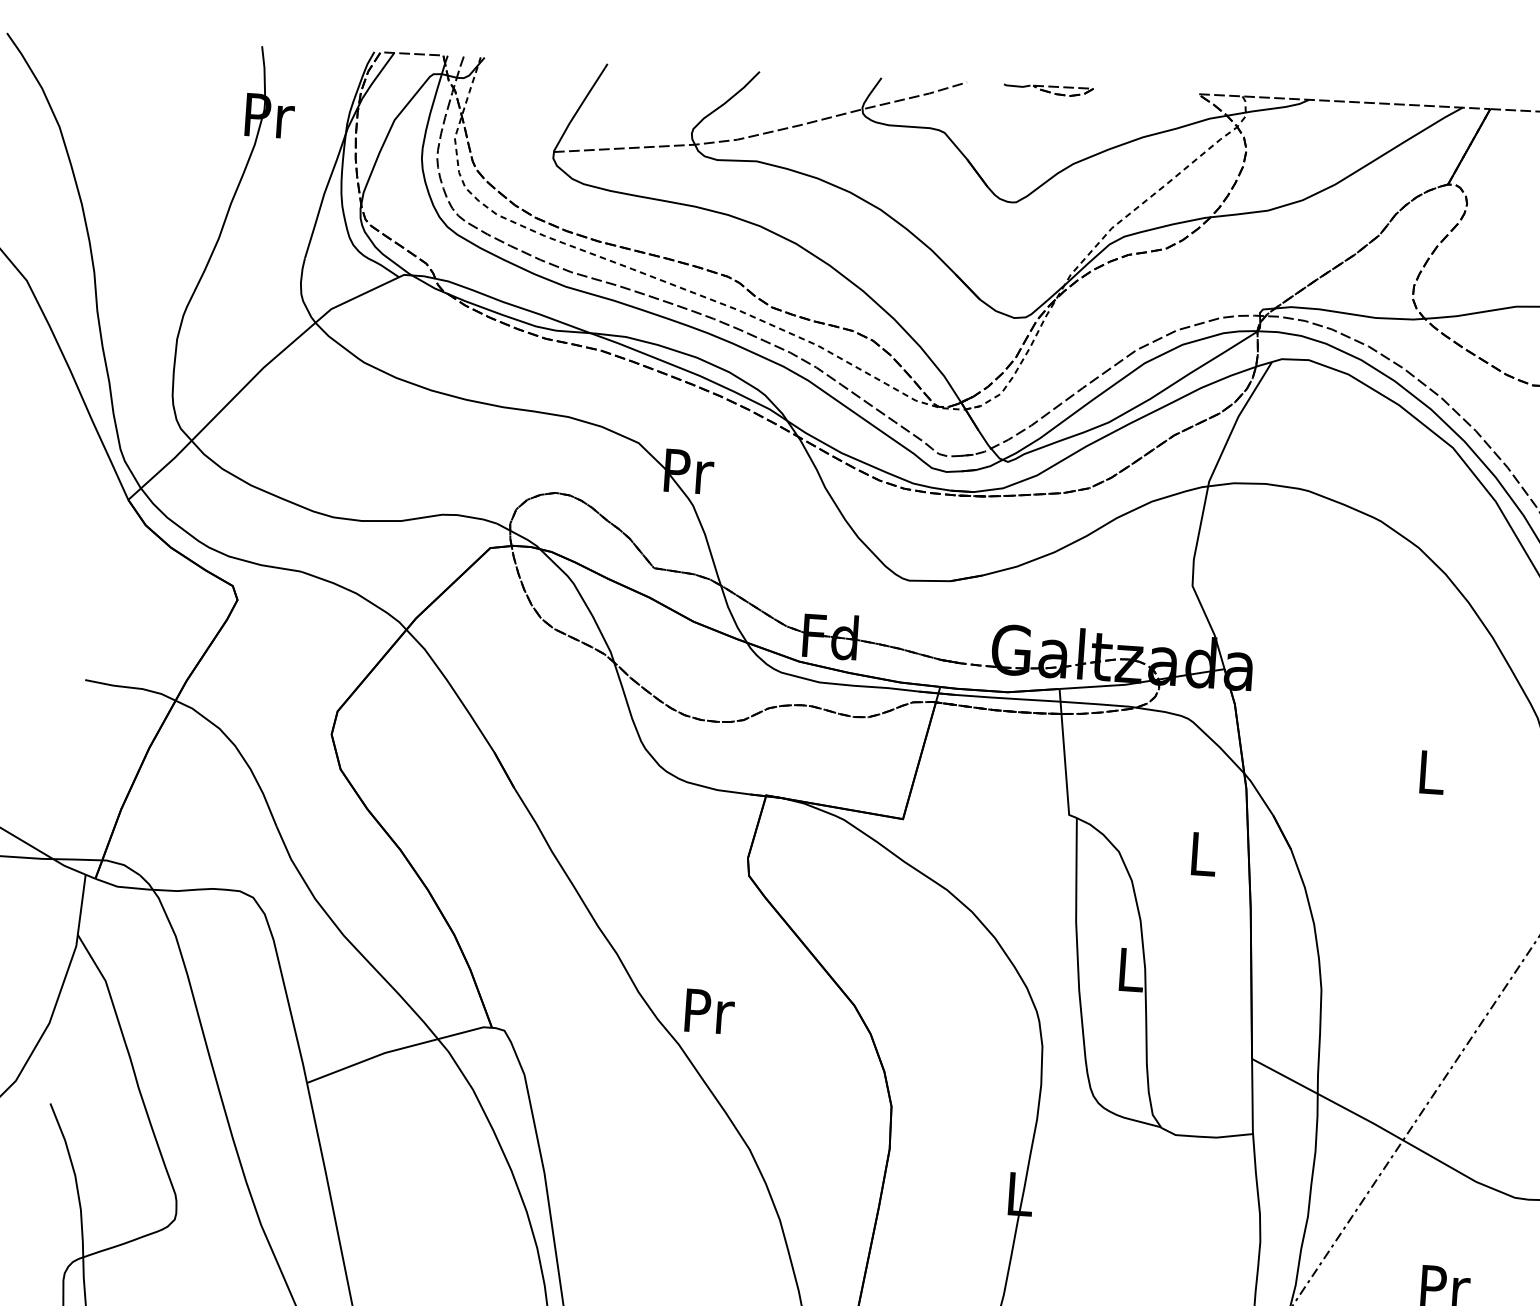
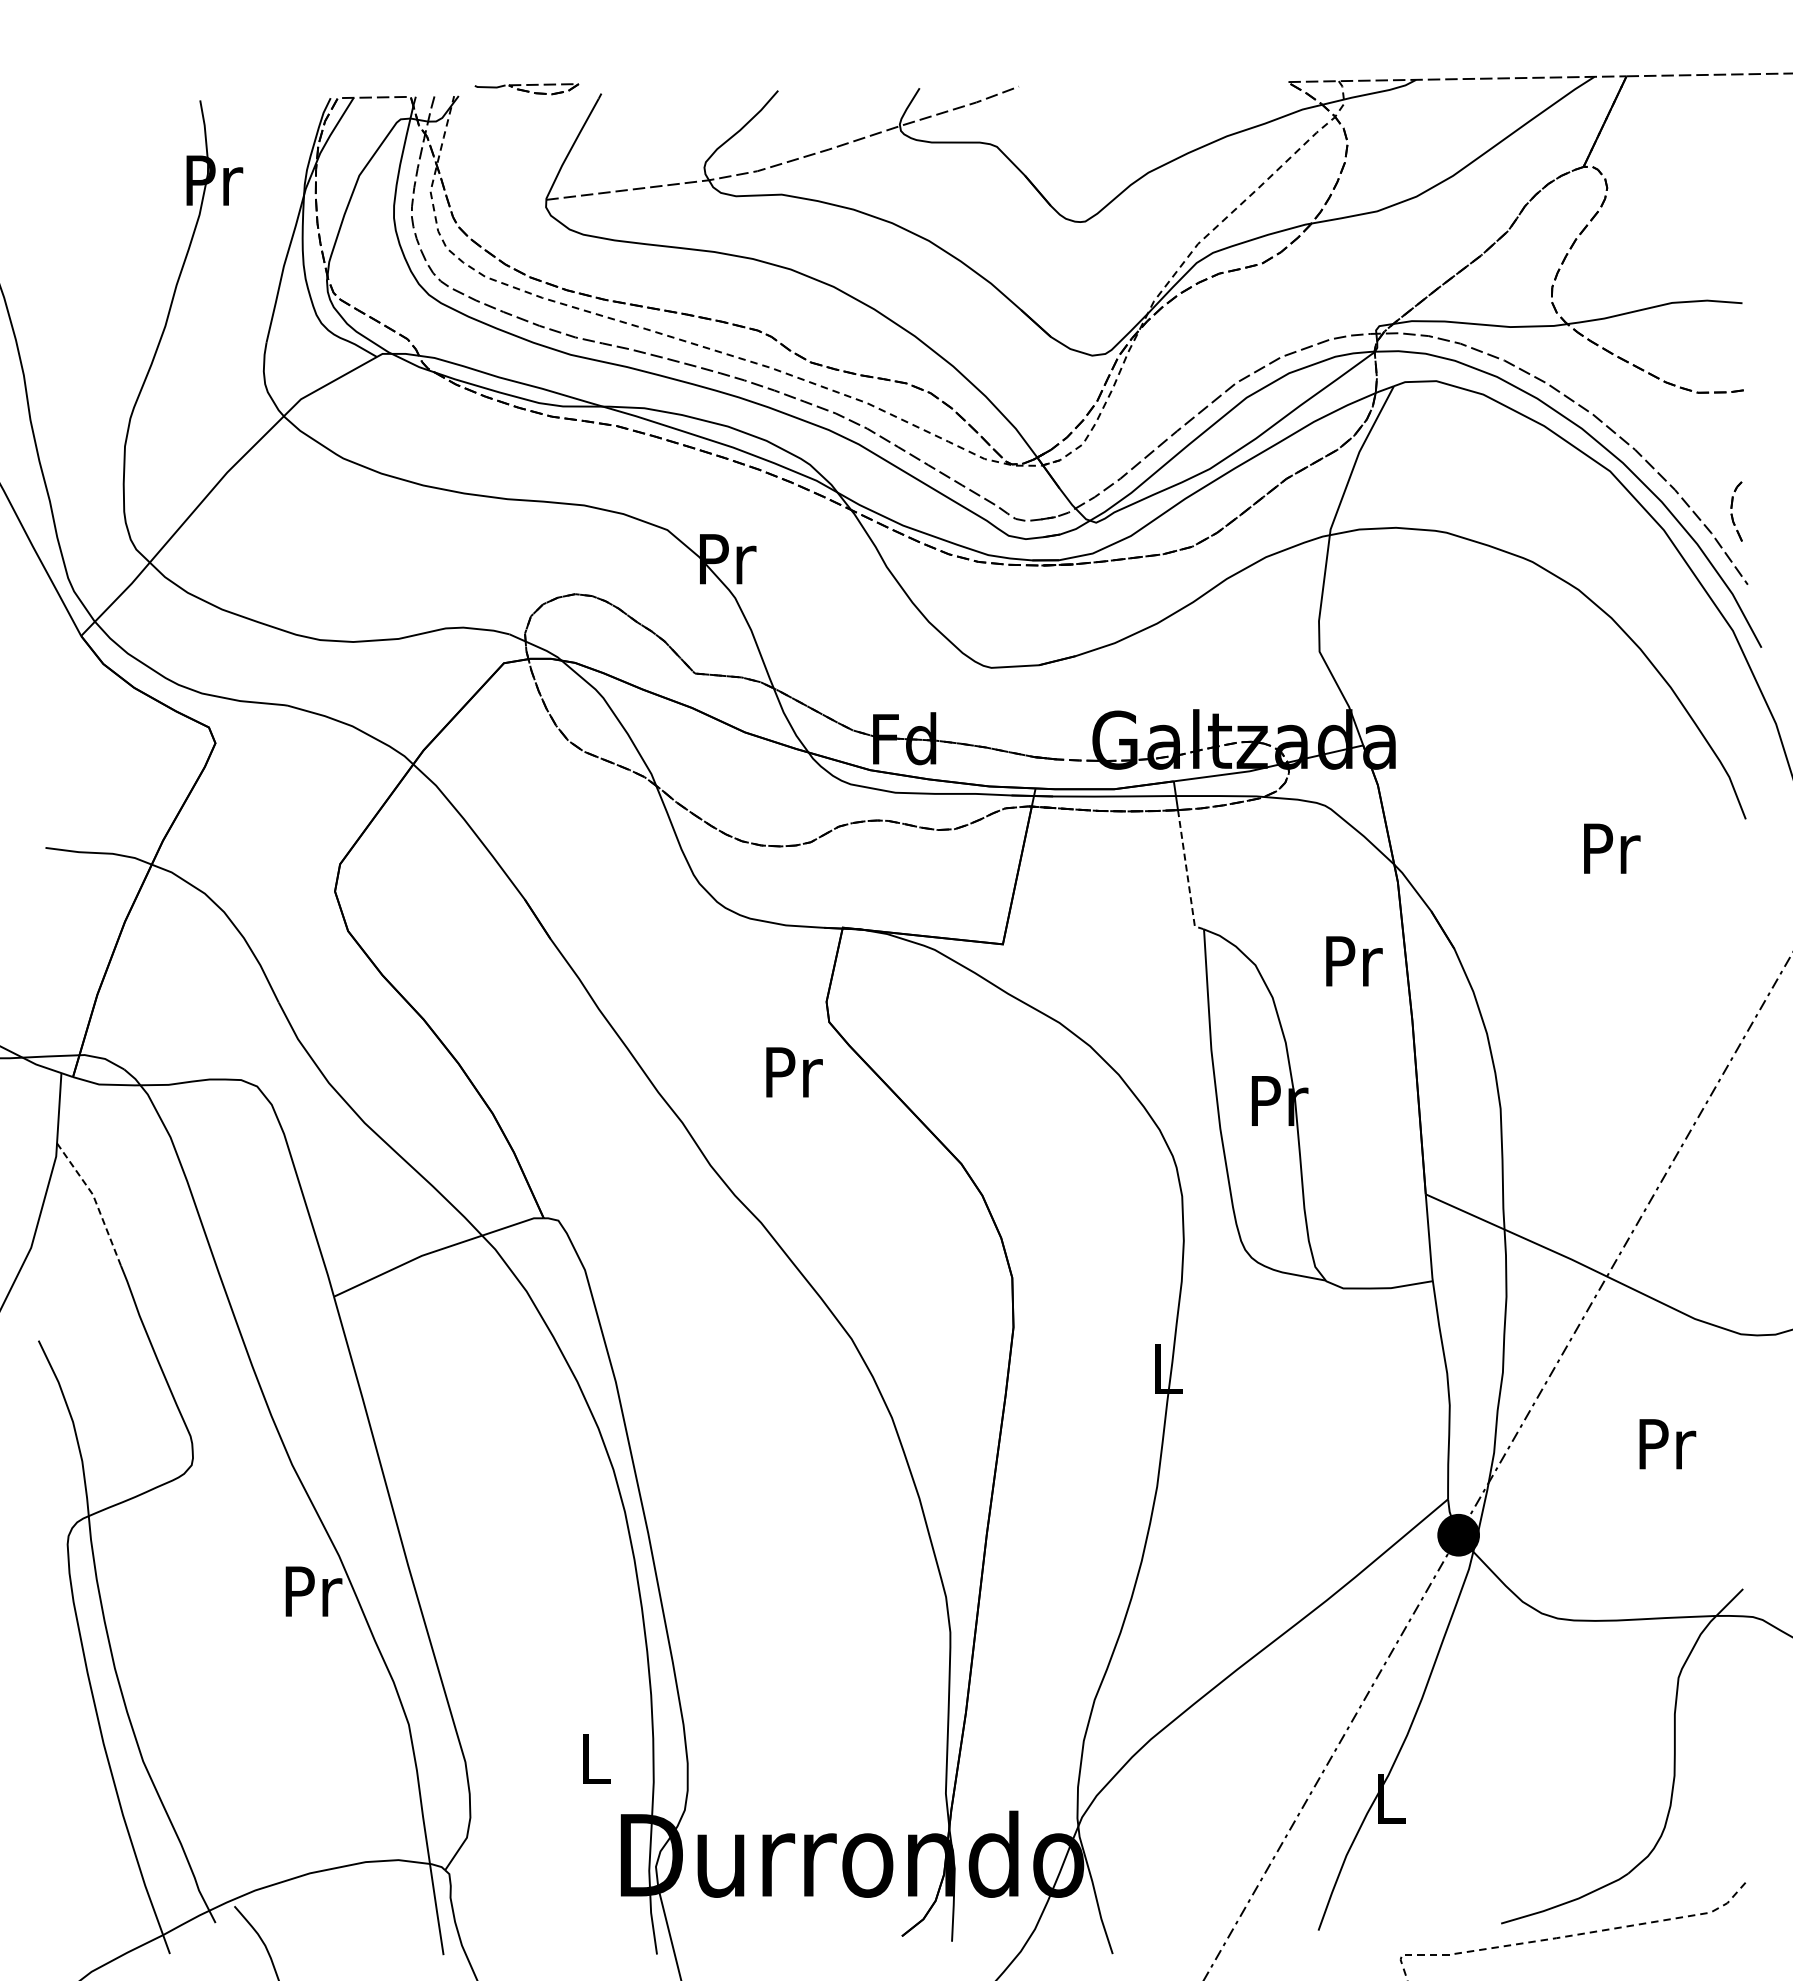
part: (1048, 90) -> (526, 89), moved
line: (1065, 769) -> (1187, 874), solid -> dashed
text: (1432, 772) -> (1612, 848), L -> Pr
text: (1204, 854) -> (1354, 961), L -> Pr
text: (1131, 969) -> (1279, 1100), L -> Pr
line: (107, 987) -> (95, 1201), solid -> dashed
text: (709, 1011) -> (794, 1072), moved

